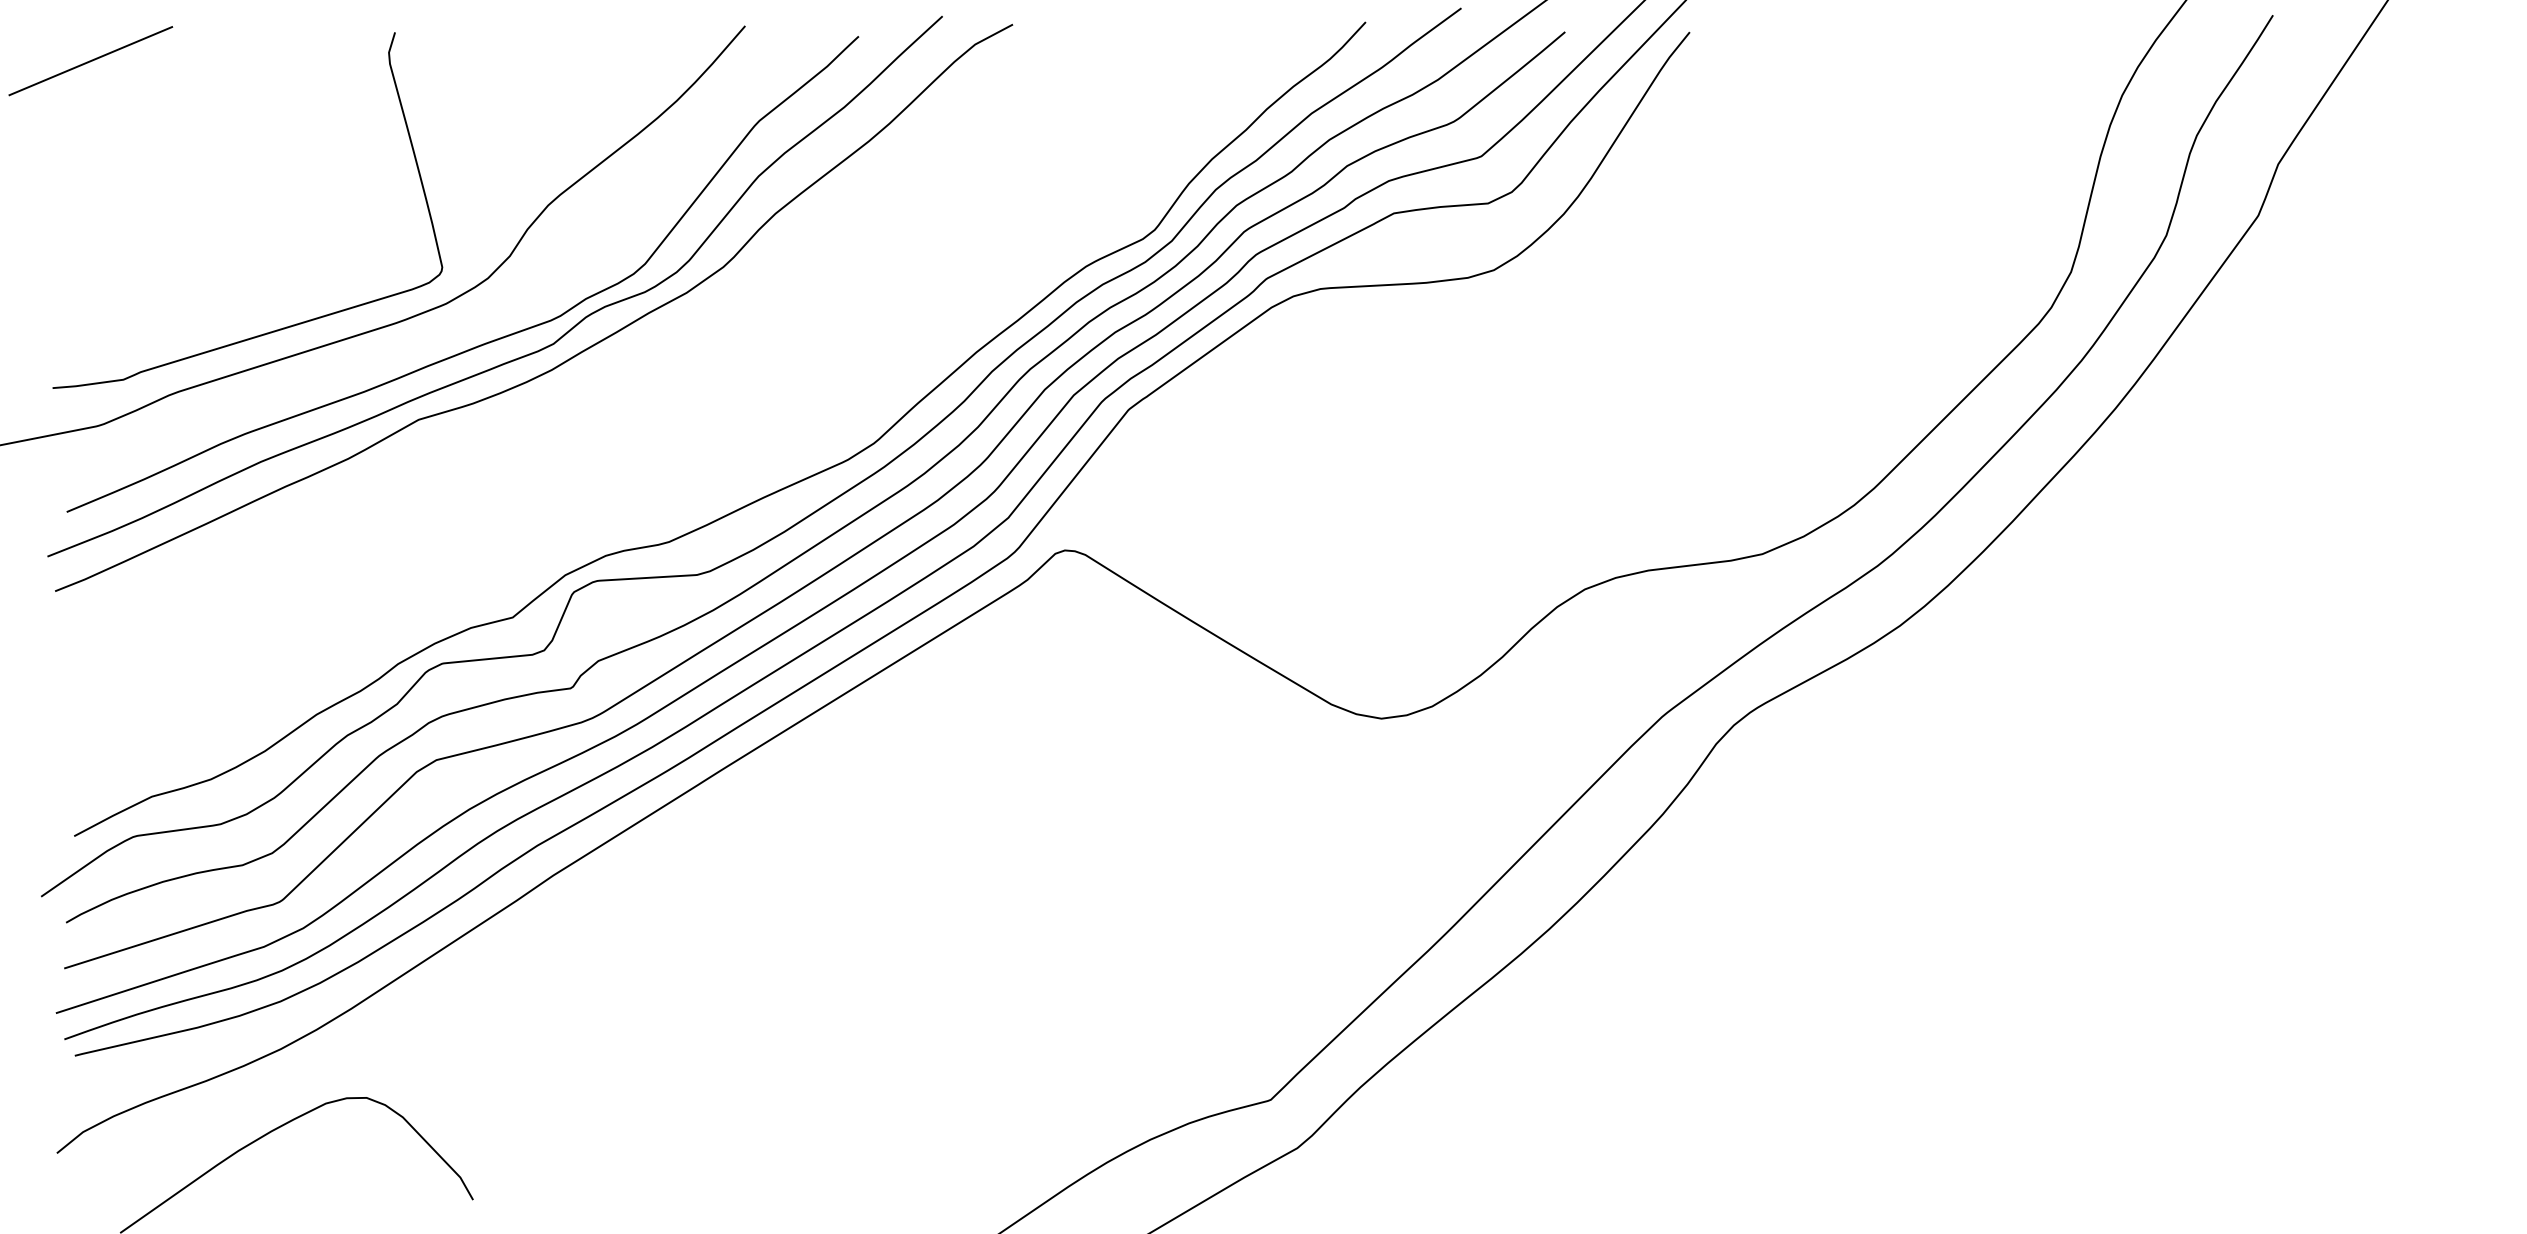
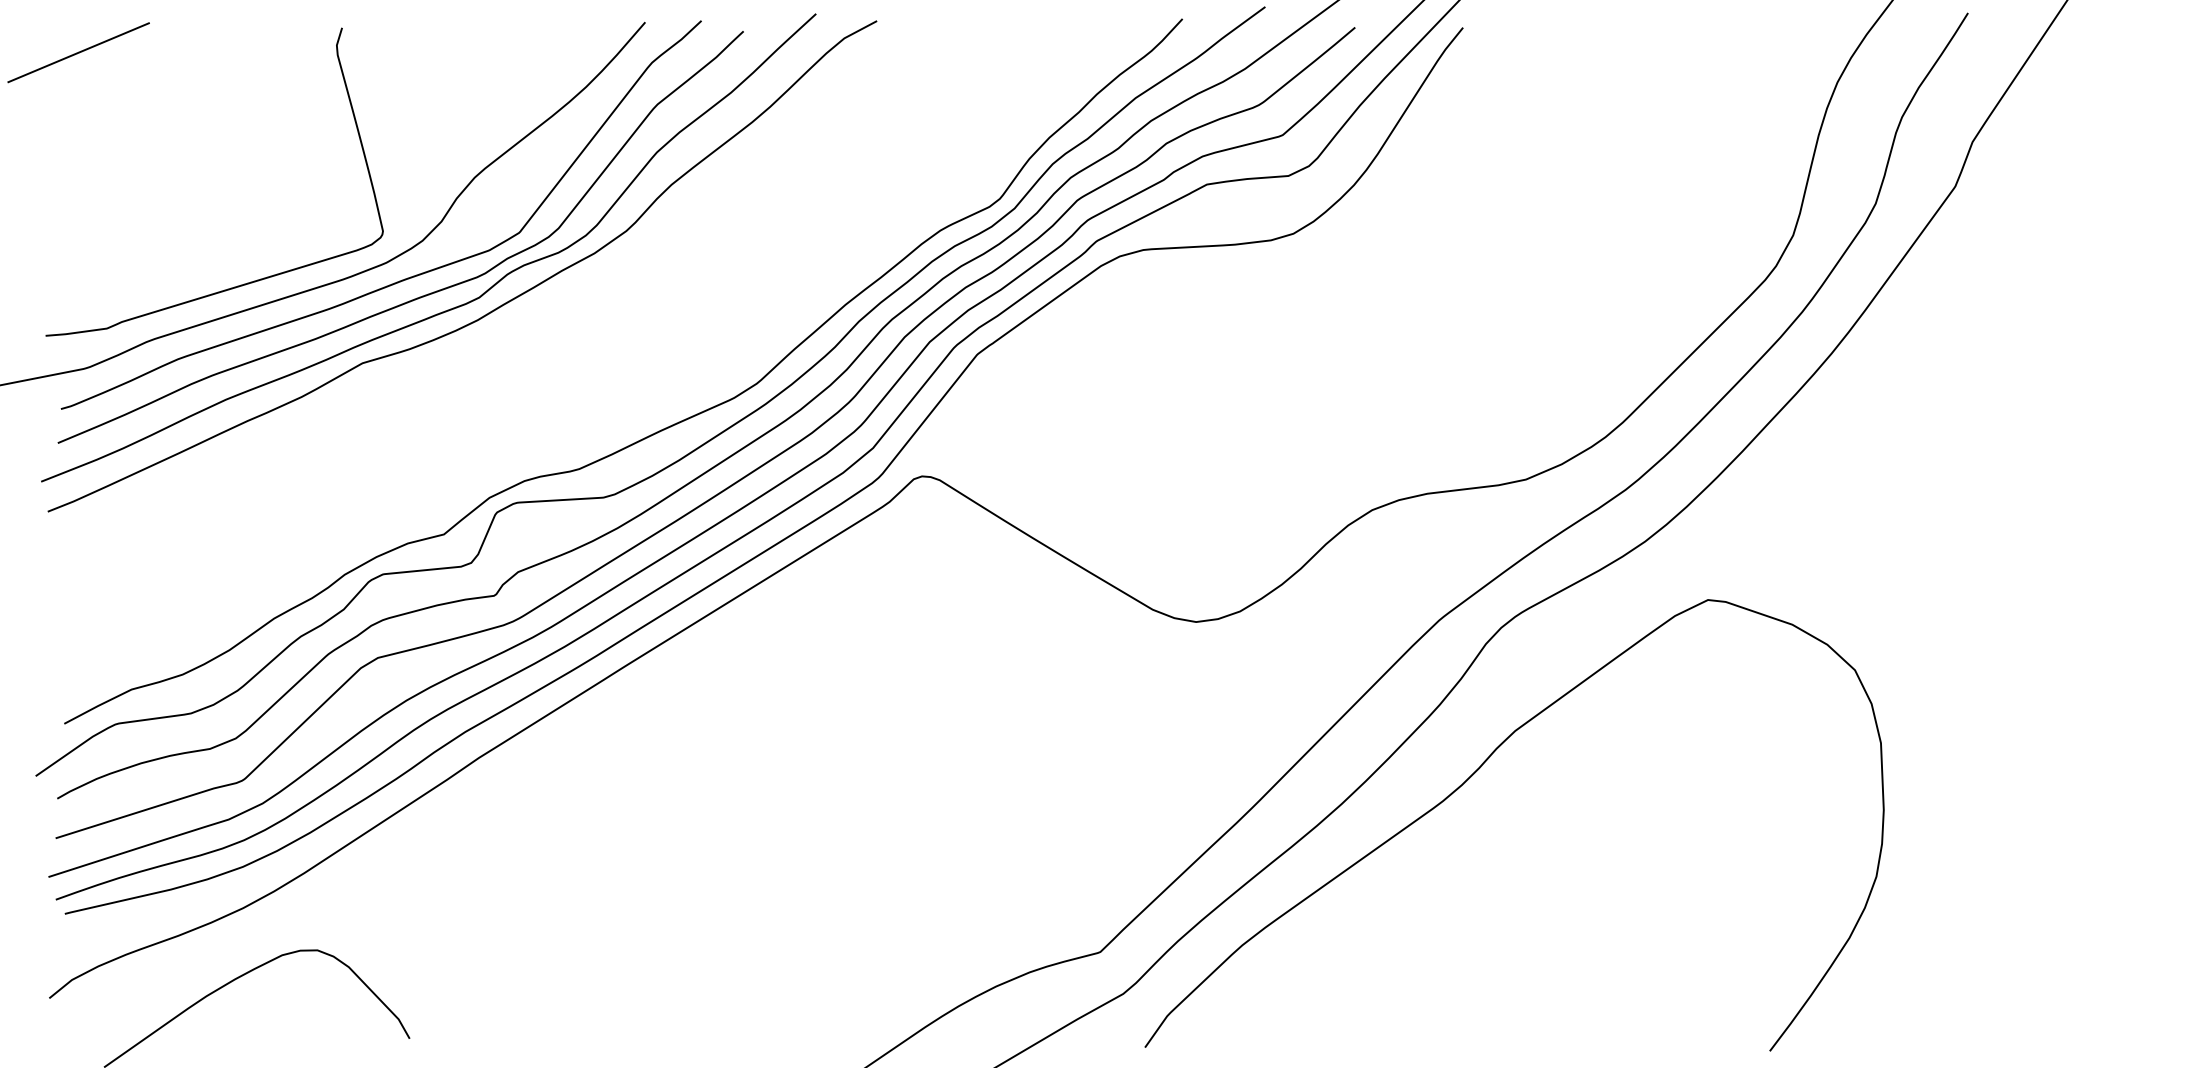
curve: (466, 322) -> (403, 279), added
curve: (1696, 900) -> (1468, 779), added

